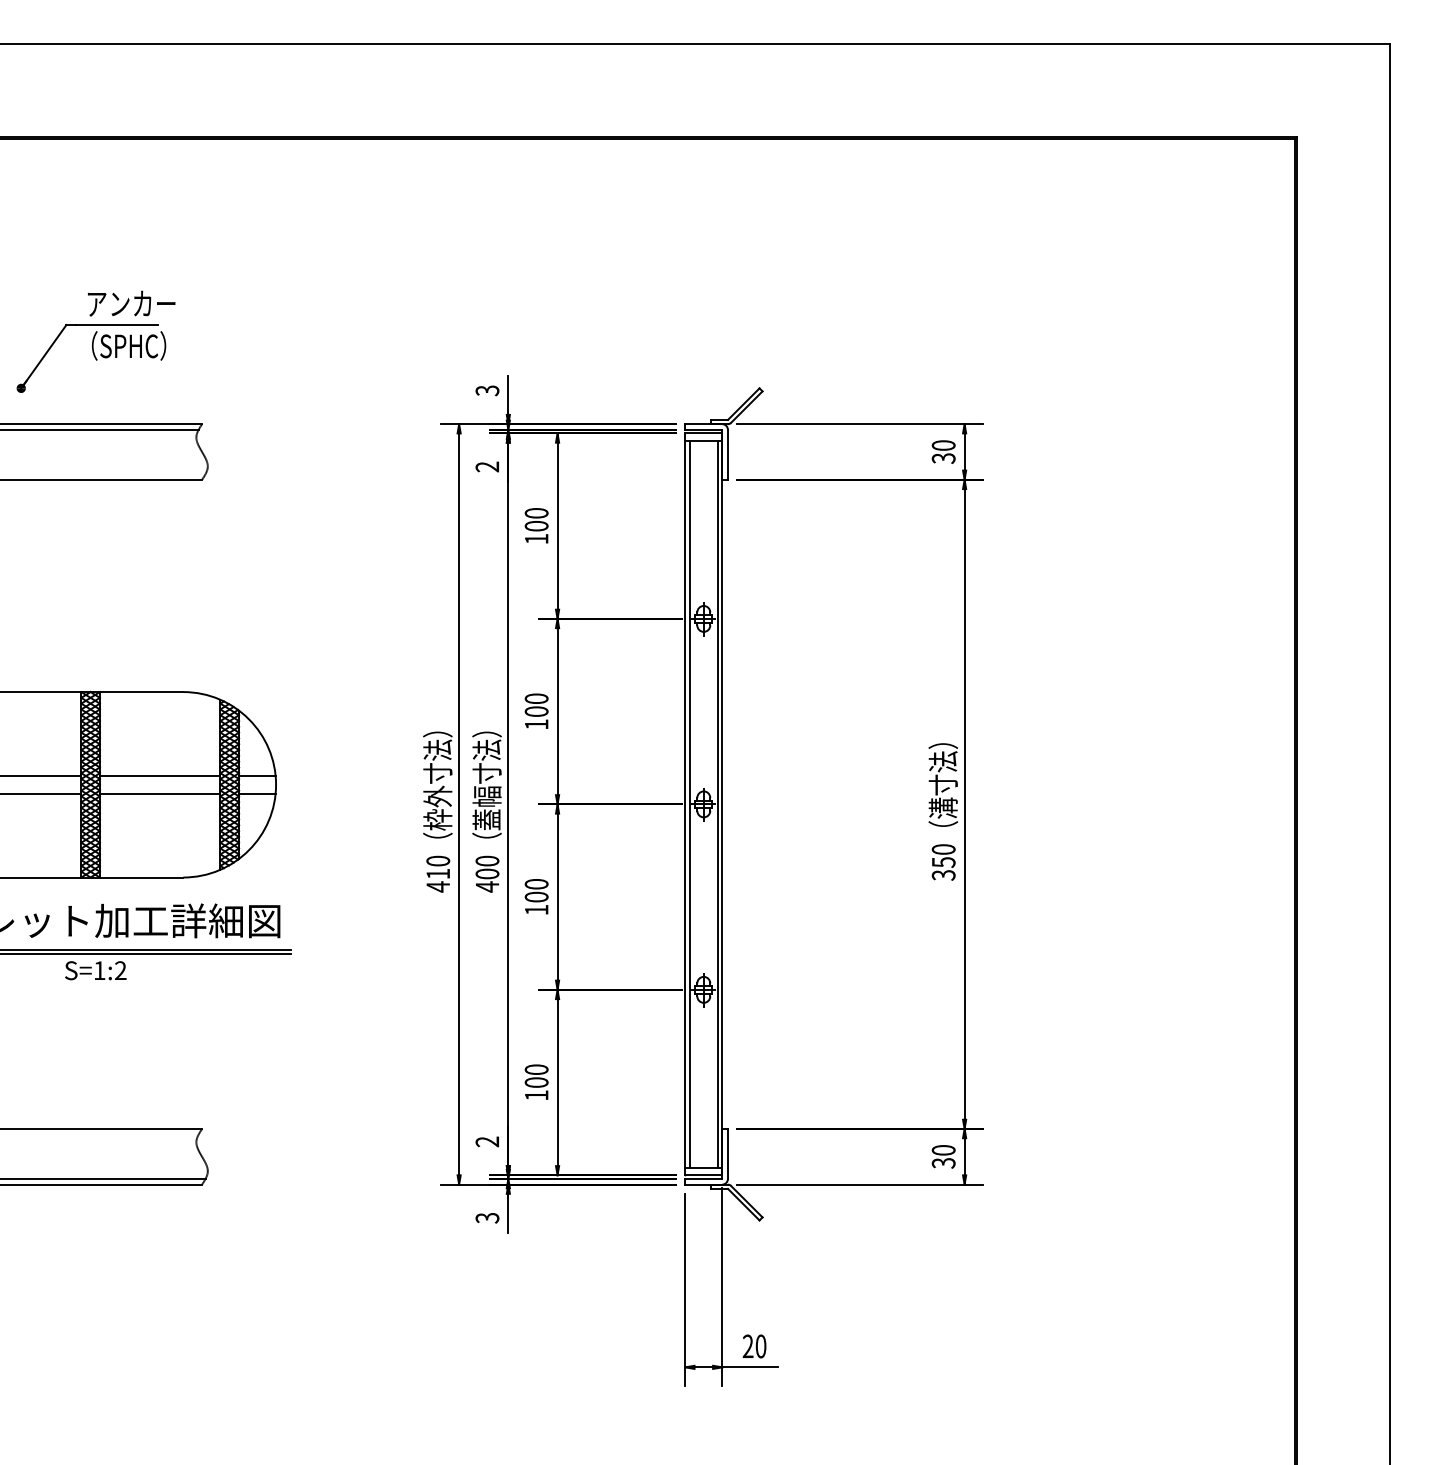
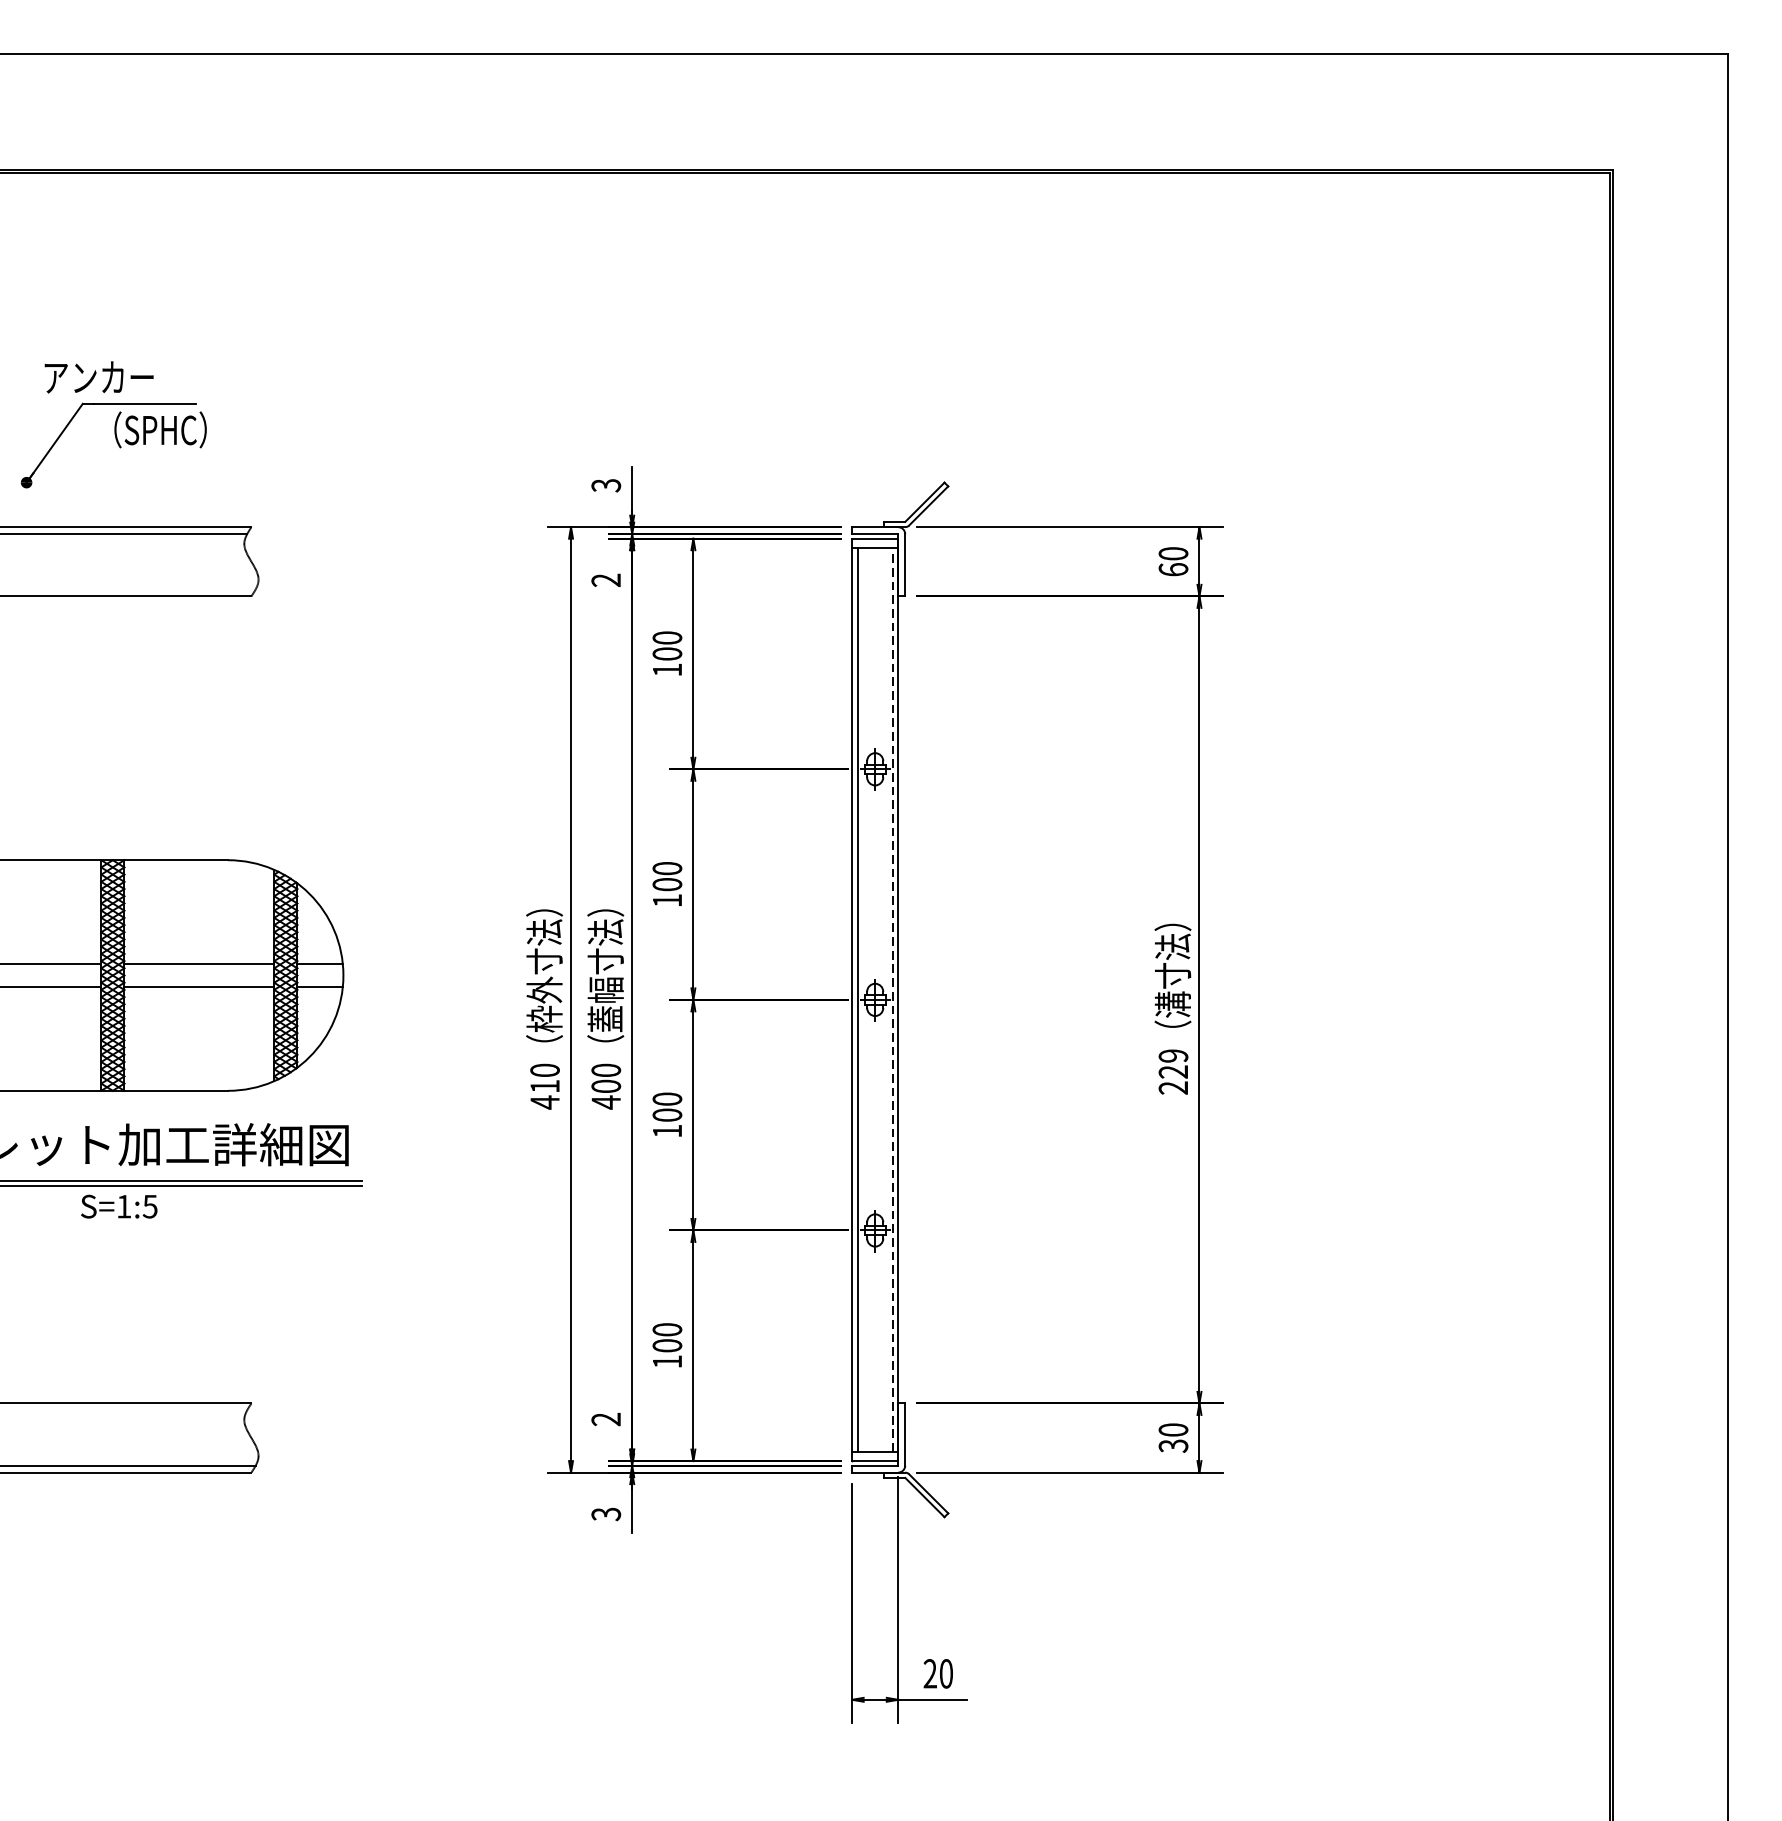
text: (131, 303) -> (99, 377), moved
text: (943, 458) -> (1173, 569), 30 -> 60
line: (717, 804) -> (892, 1000), solid -> dashed
text: (943, 862) -> (1173, 1072), 350 -> 229
text: (120, 970) -> (149, 1206), S=1:2 -> S=1:5

